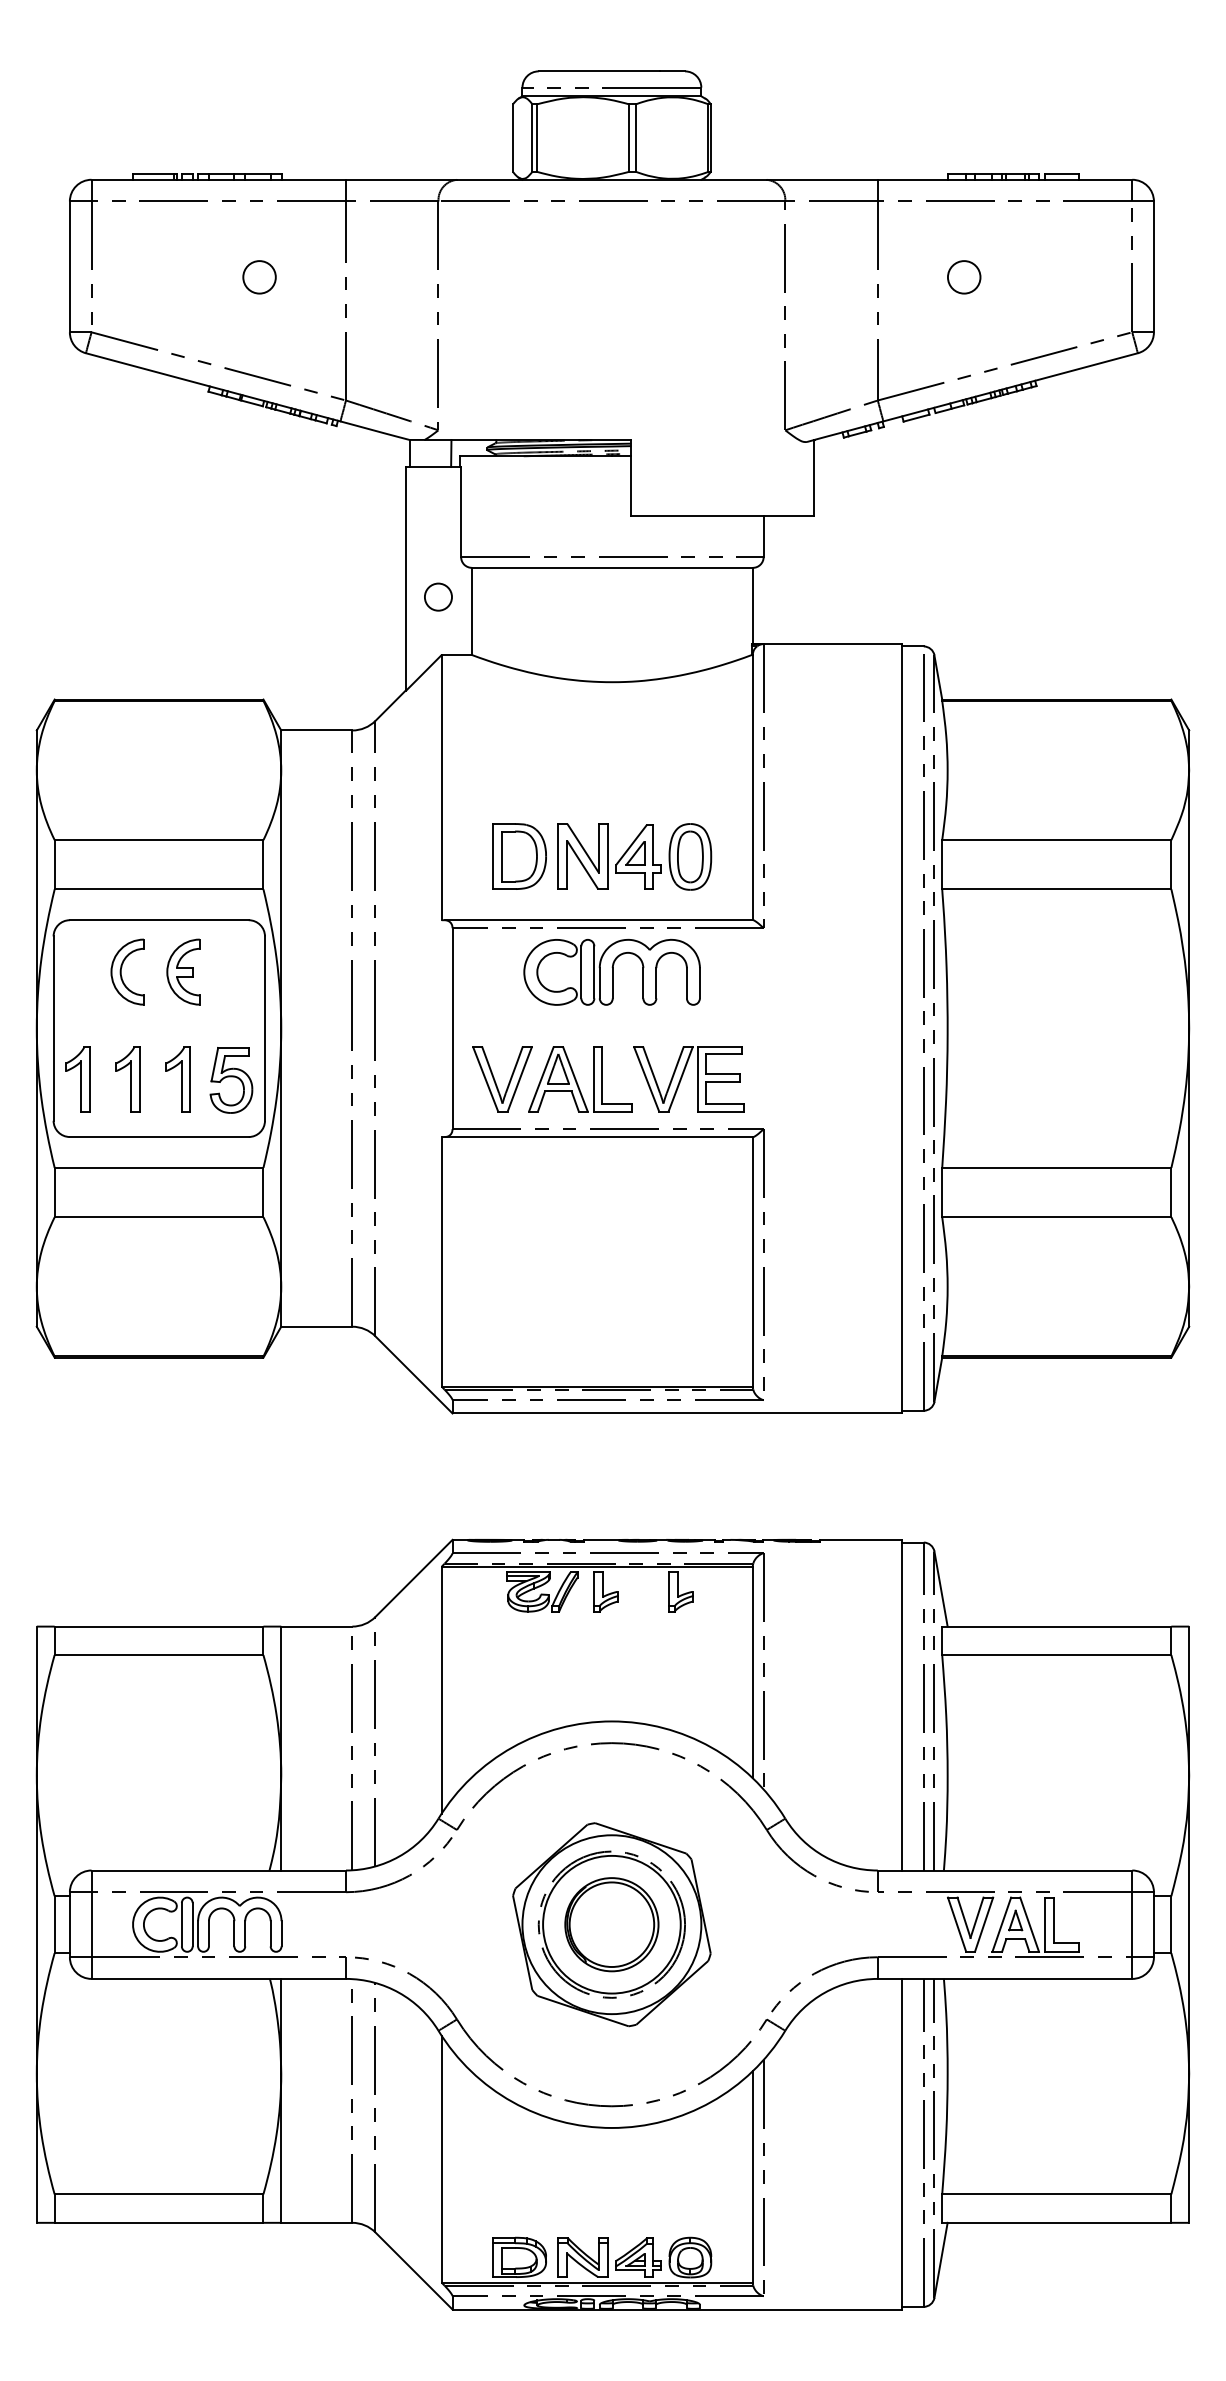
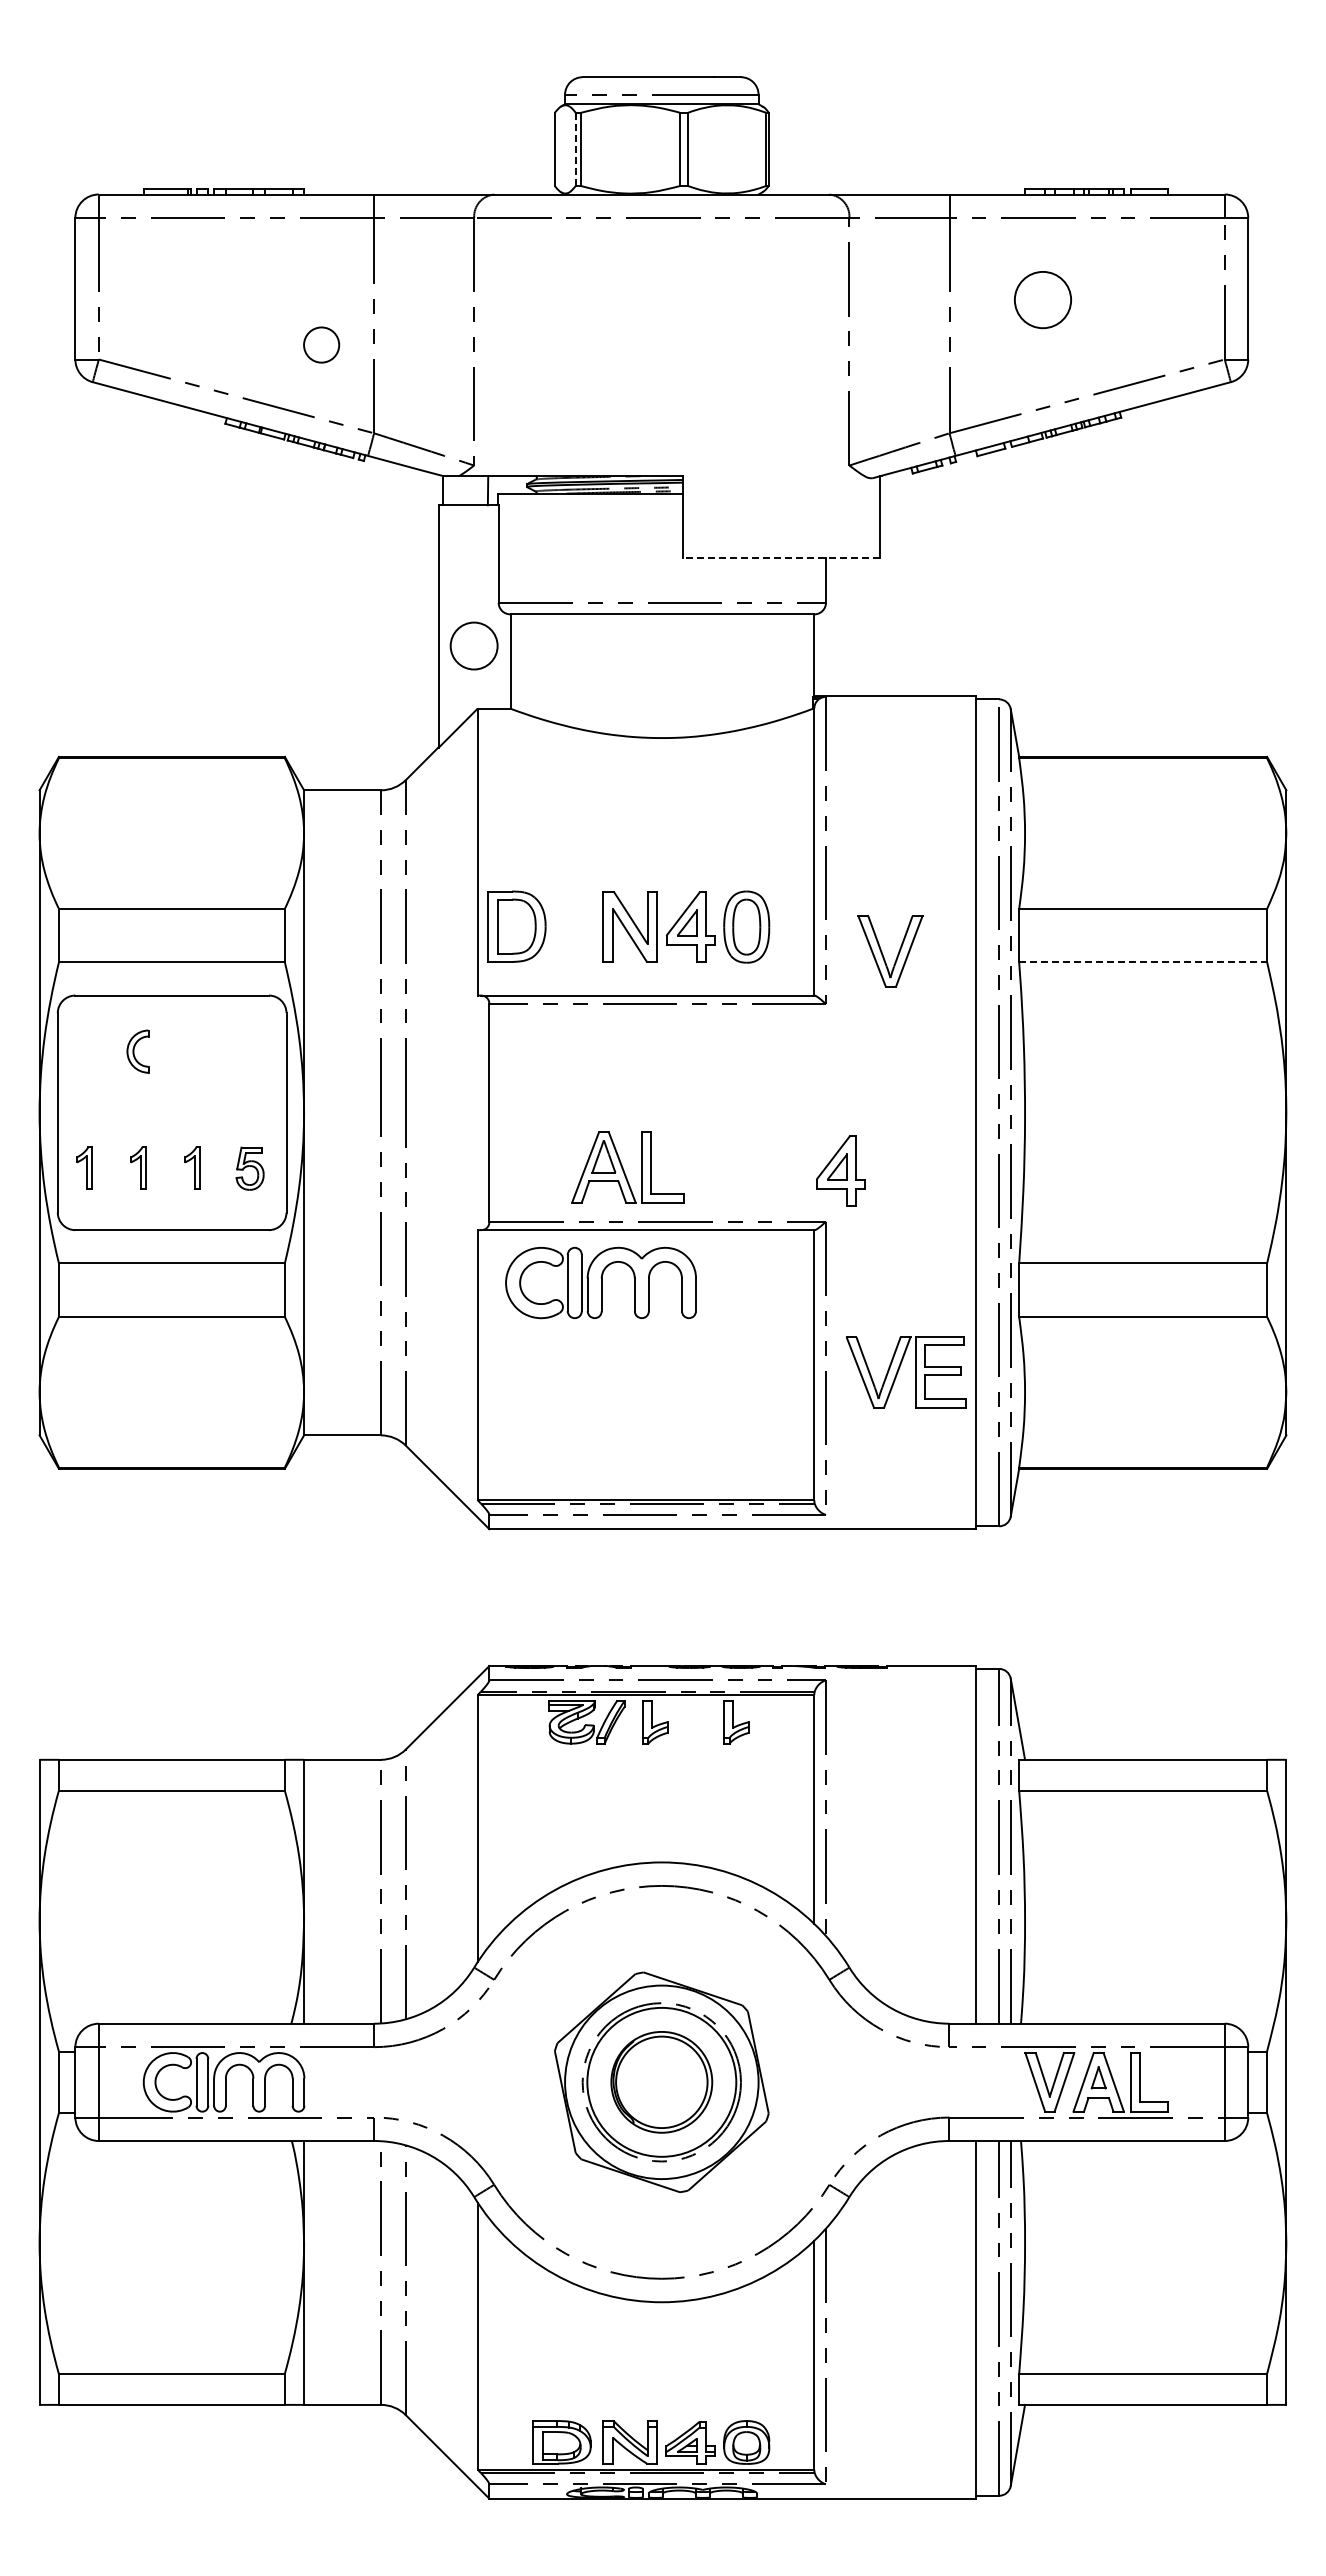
line: (532, 138) -> (575, 149), solid -> dashed
circle: (259, 276) -> (321, 344), moved
circle: (963, 276) -> (1042, 299), size x1.6
line: (722, 516) -> (781, 558), solid -> dashed
circle: (437, 596) -> (473, 645), size x1.6
part: (519, 856) -> (516, 926), moved
line: (1057, 889) -> (1143, 962), solid -> dashed
part: (127, 971) -> (137, 1051), size x0.6
part: (182, 971) -> (197, 1051), removed
part: (611, 971) -> (600, 1282), moved
part: (682, 1077) -> (899, 1370), moved
part: (78, 1079) -> (84, 1167), size x0.6
part: (128, 1079) -> (138, 1167), size x0.6
part: (178, 1079) -> (192, 1167), size x0.6
part: (230, 1080) -> (249, 1168), size x0.6
part: (509, 1080) -> (897, 953), moved
part: (777, 1081) -> (840, 1170), added

